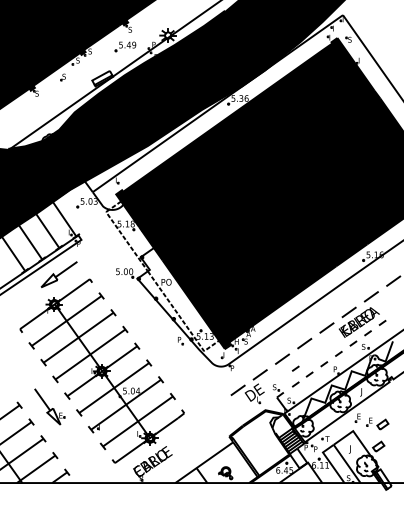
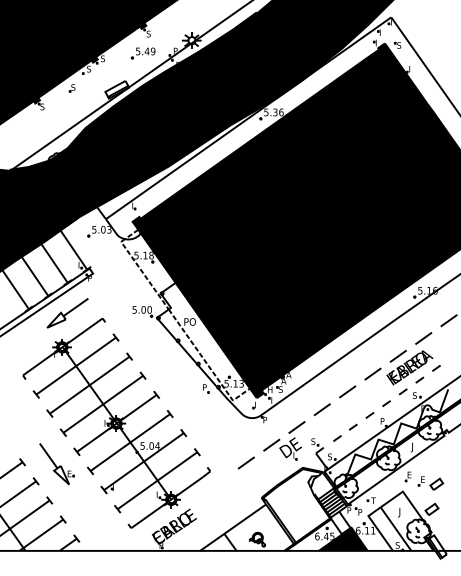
line: (295, 368) -> (337, 420), removed
line: (215, 405) -> (245, 462), added
fill: (300, 472) -> (342, 538), added

